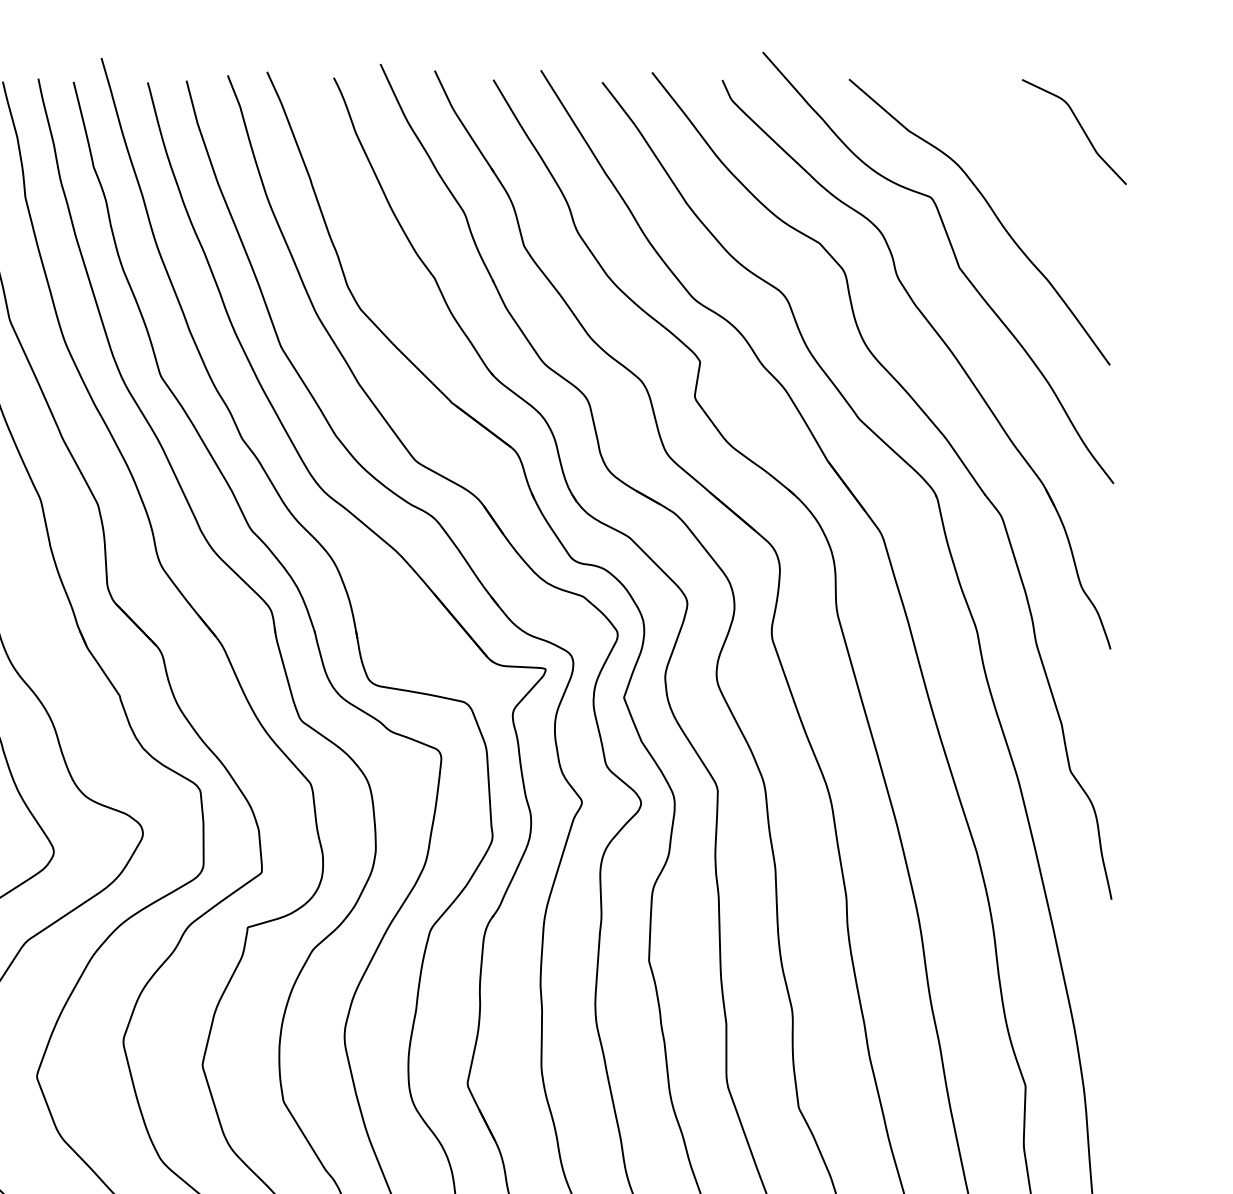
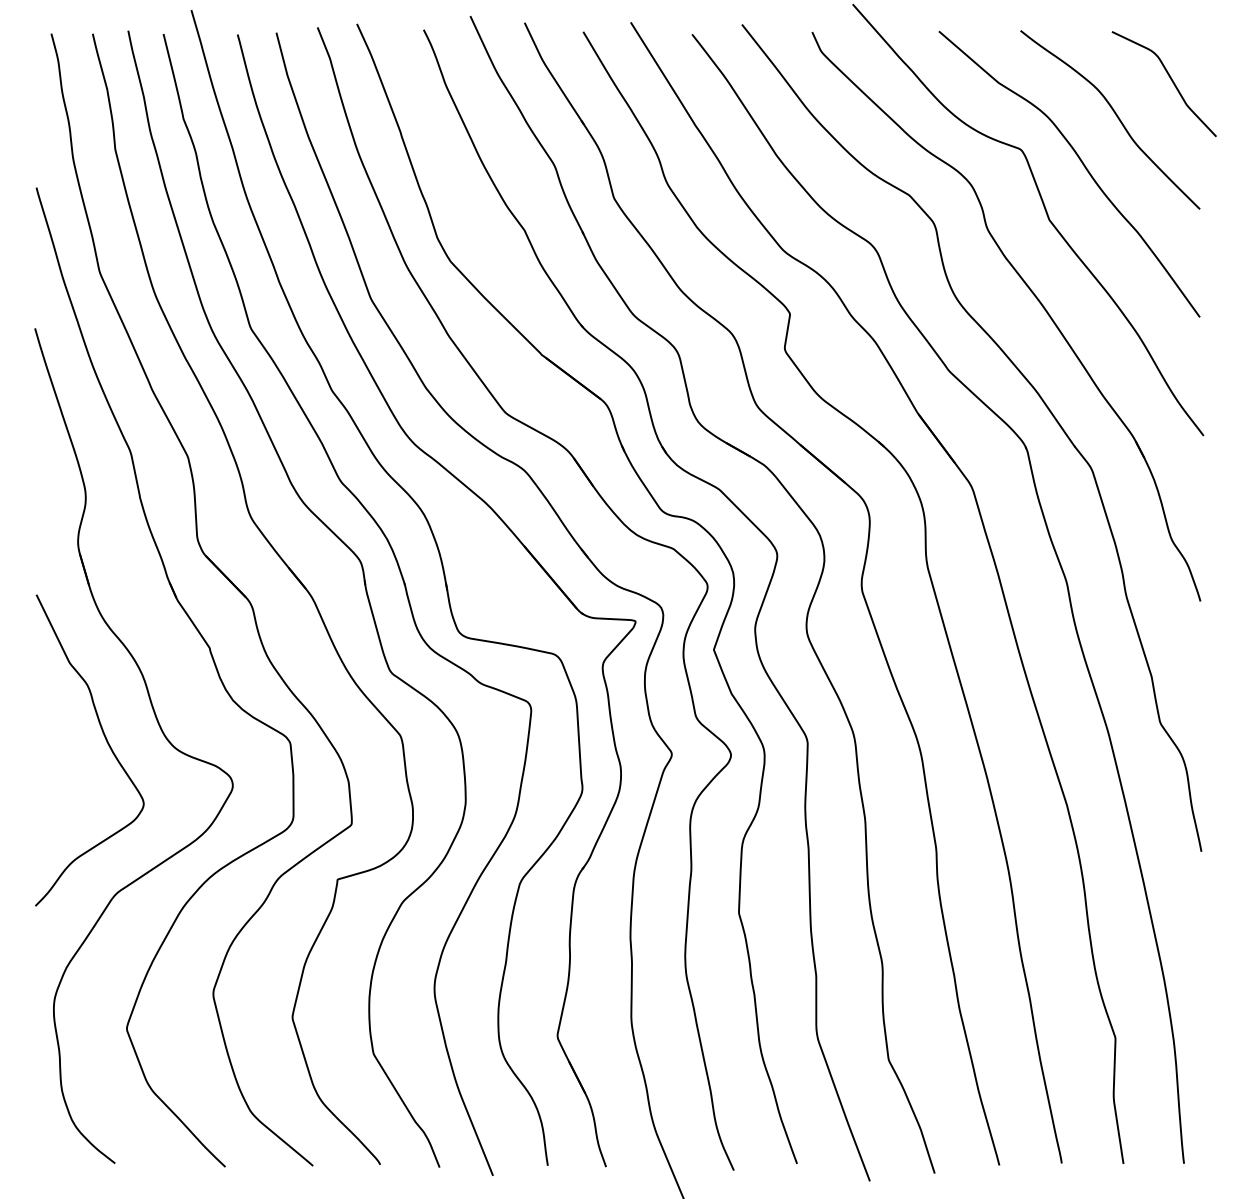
curve: (1025, 163) -> (1115, 115), added

